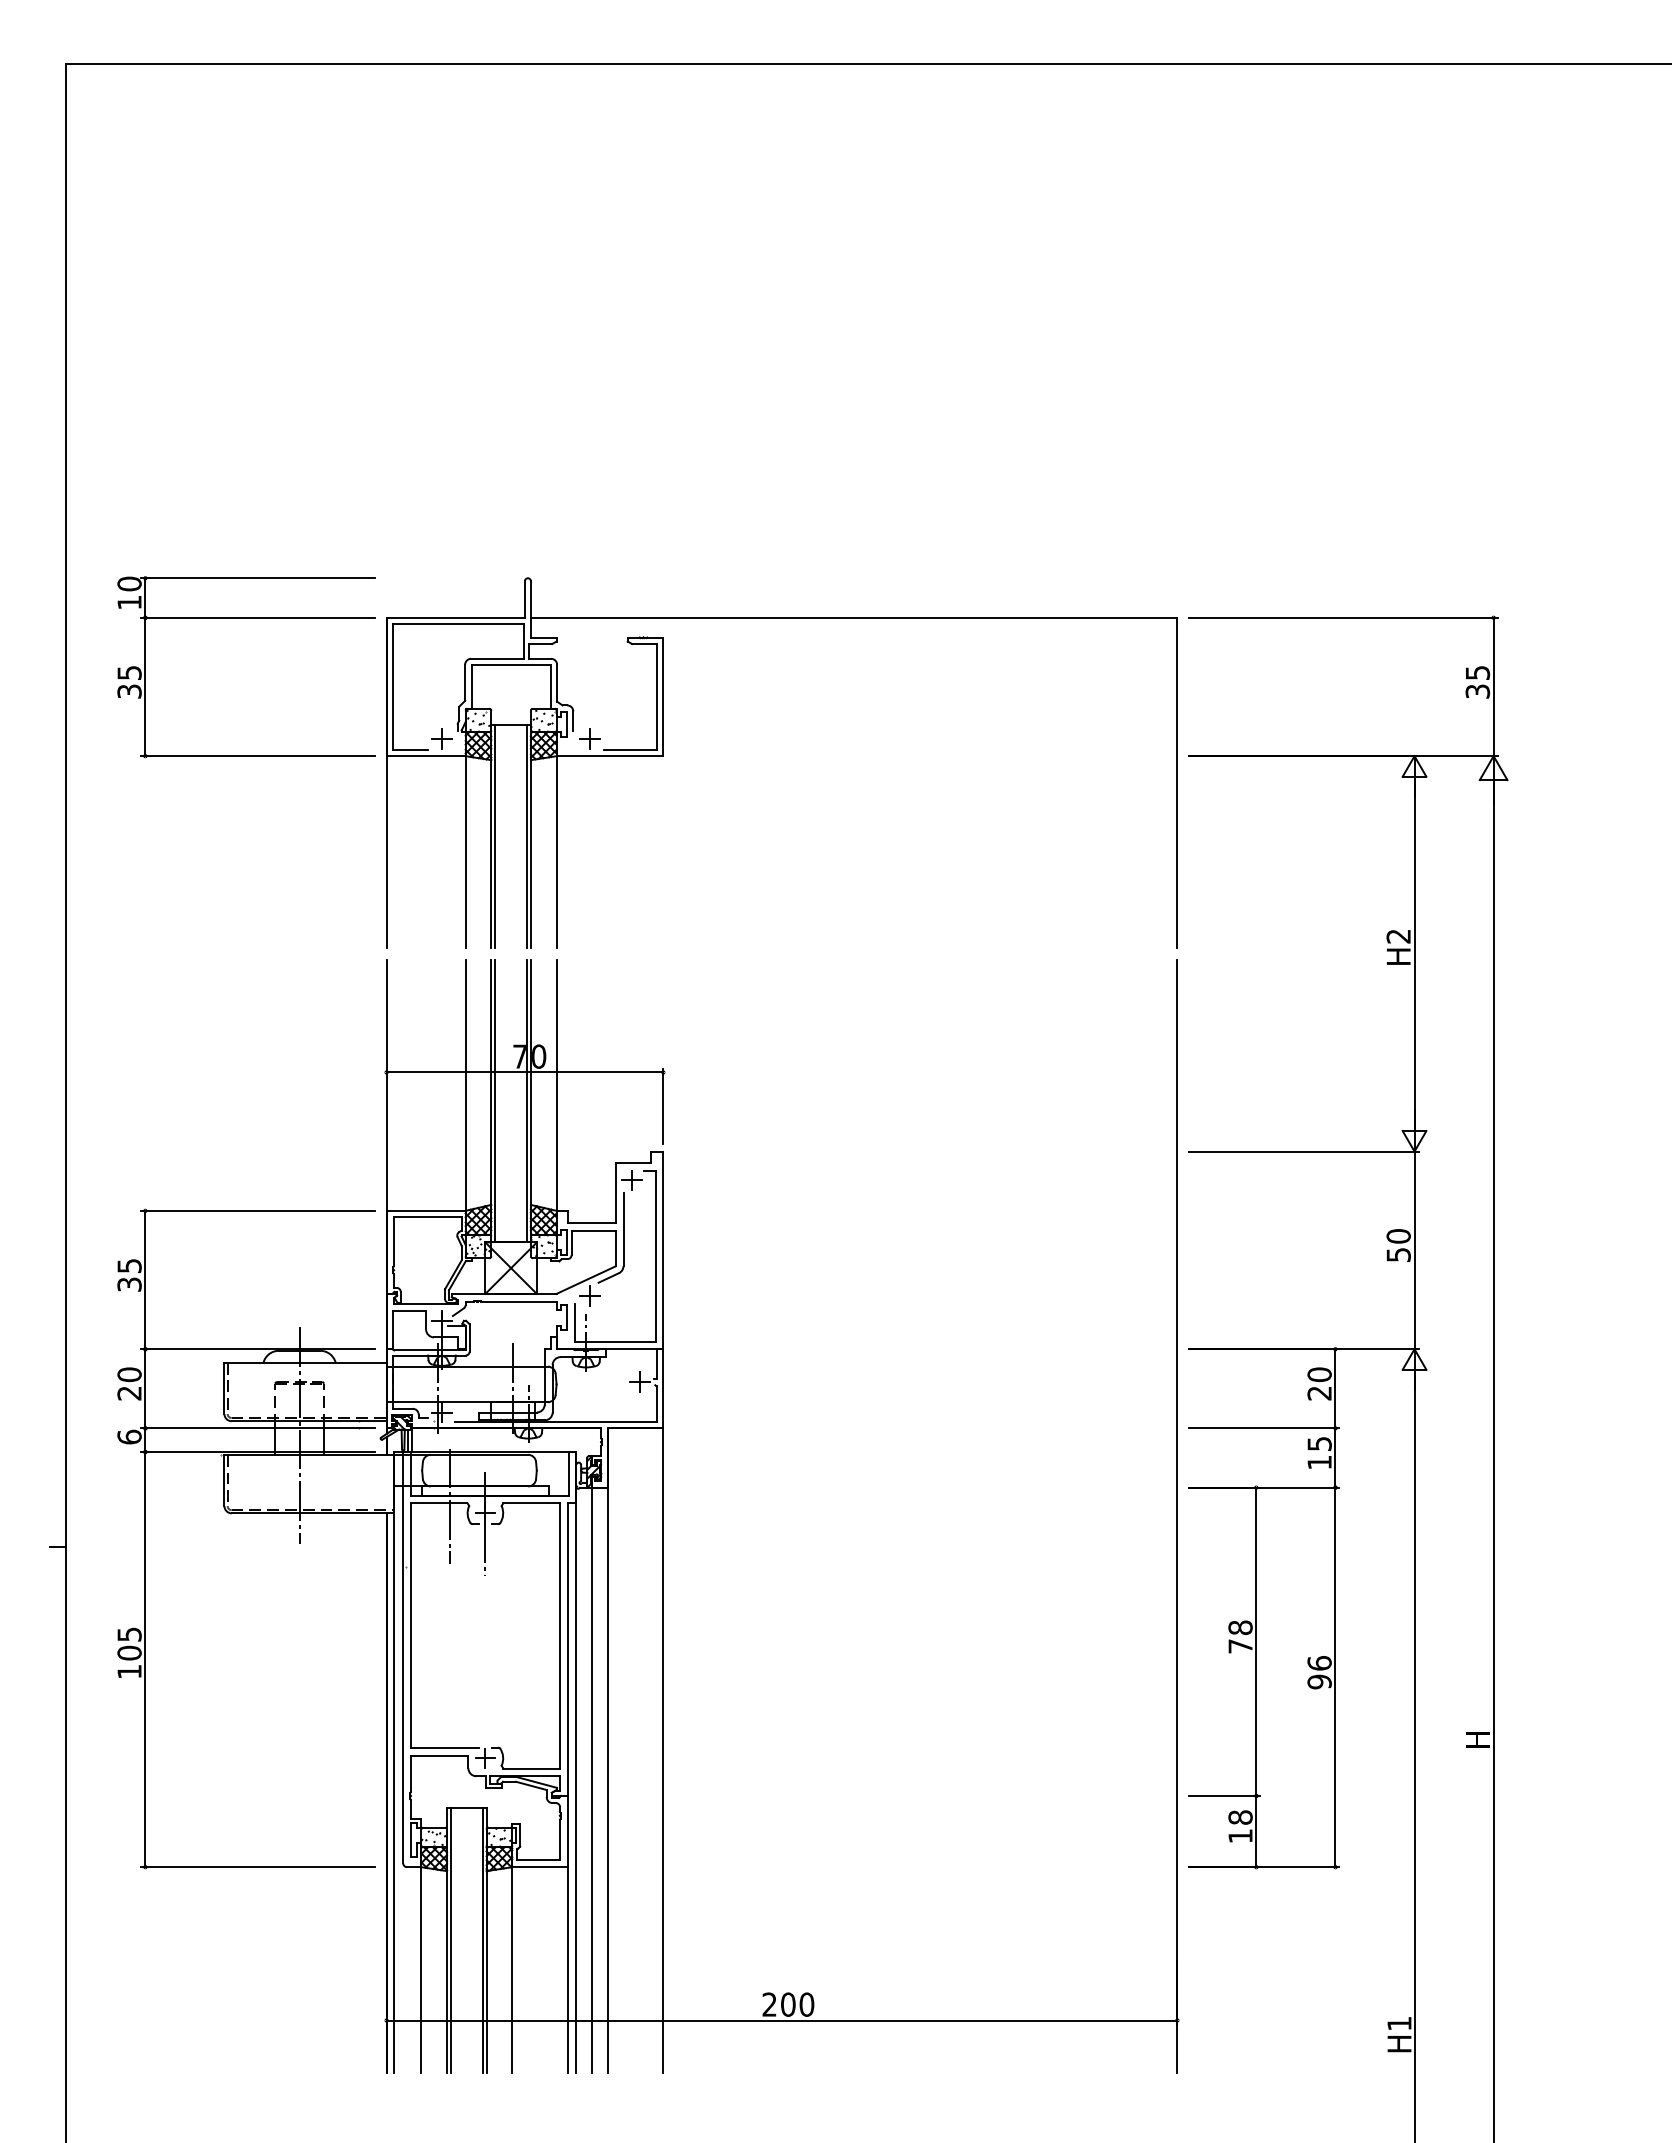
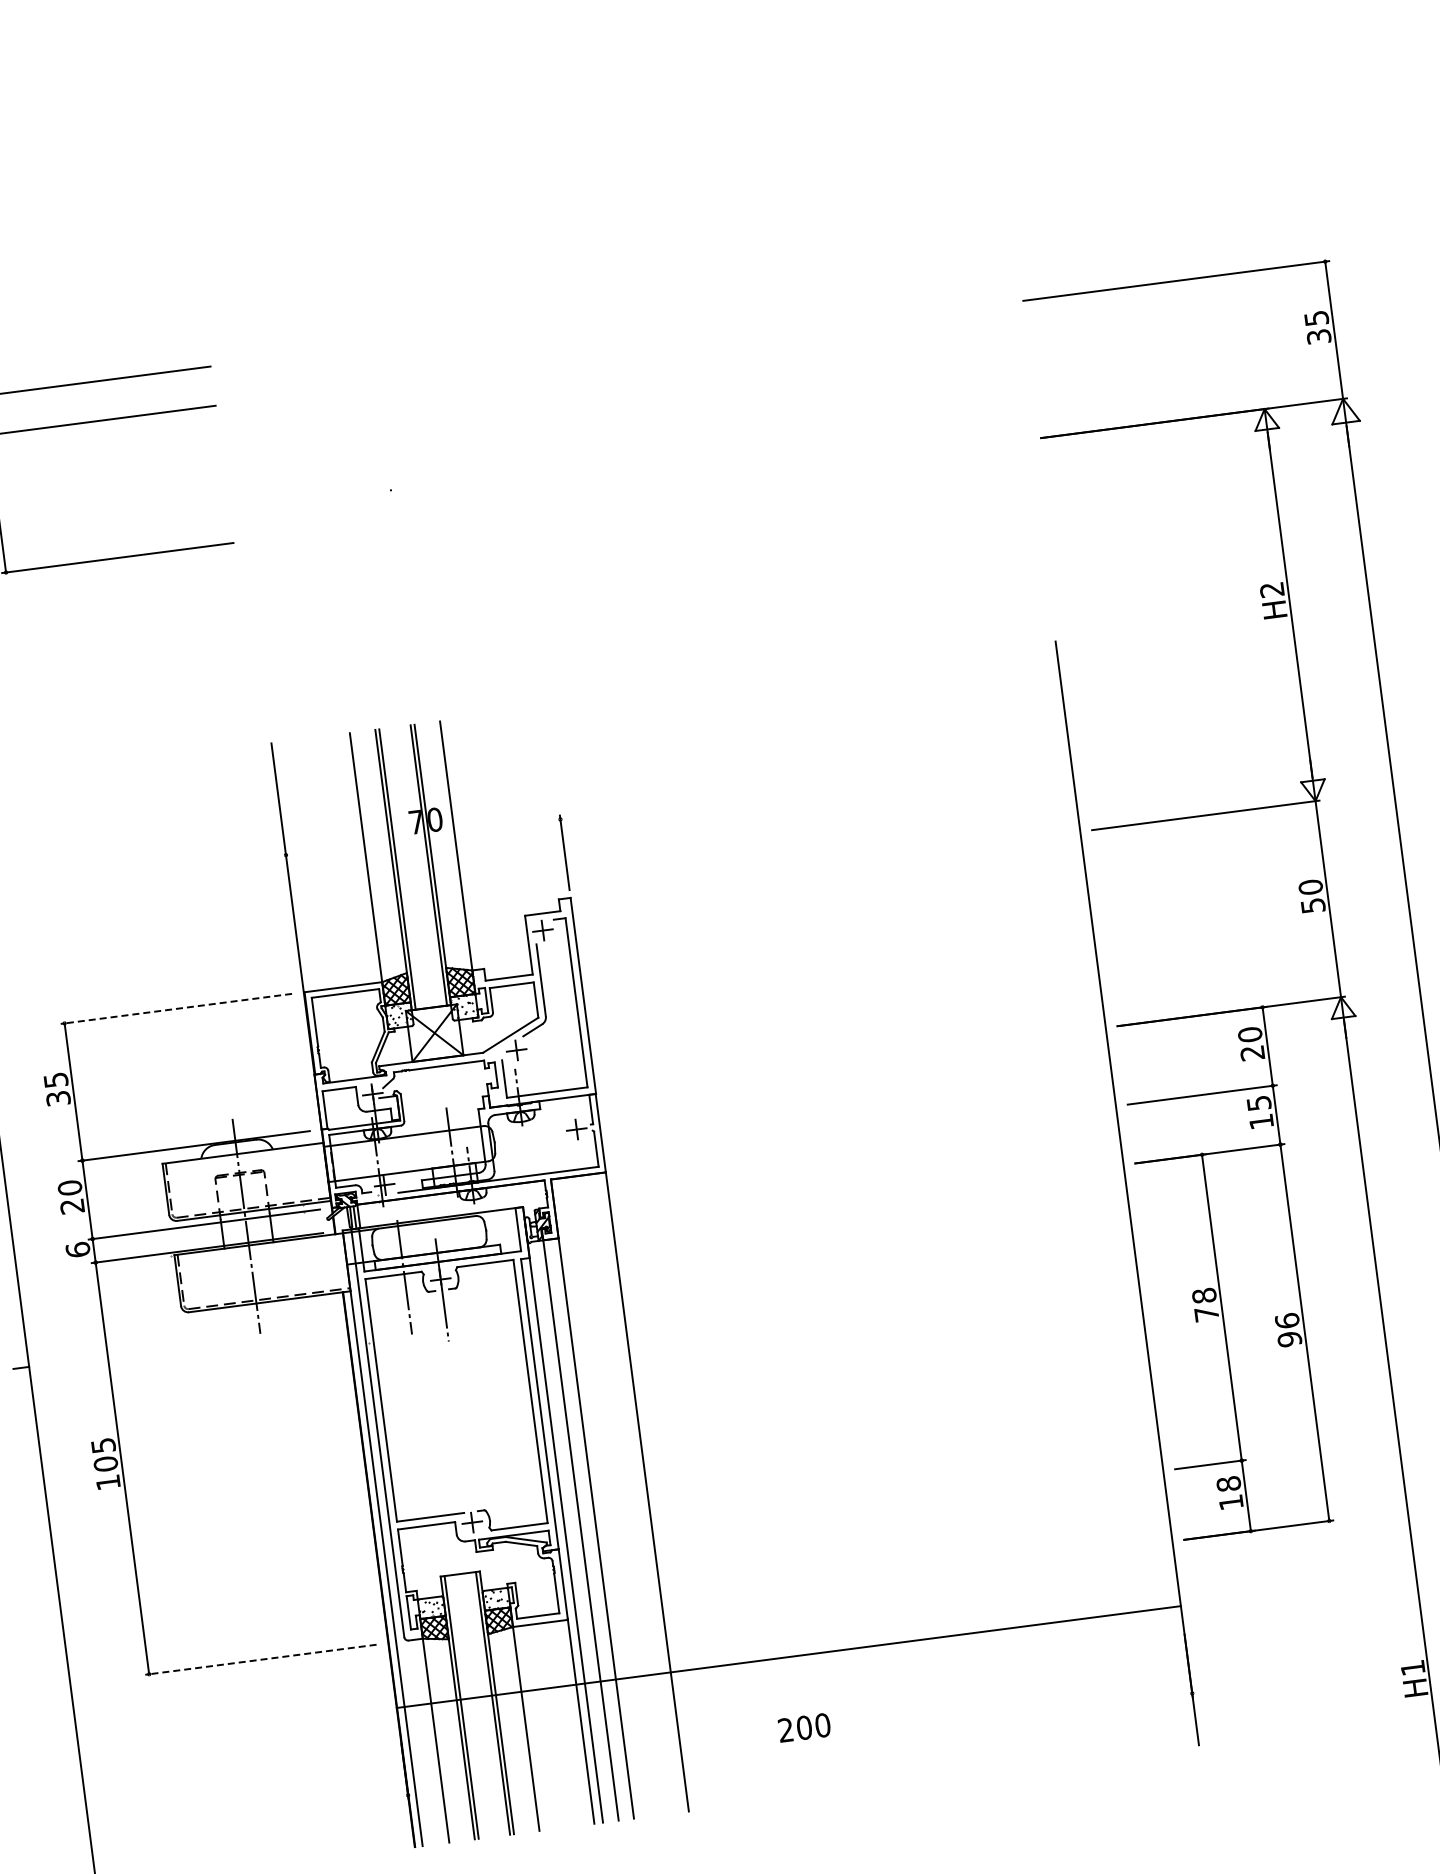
part: (663, 756) -> (519, 506), removed
line: (524, 1072) -> (422, 837), removed
line: (258, 1210) -> (176, 1008), solid -> dashed
line: (258, 1867) -> (261, 1660), solid -> dashed
line: (781, 2020) -> (788, 1657), moved

